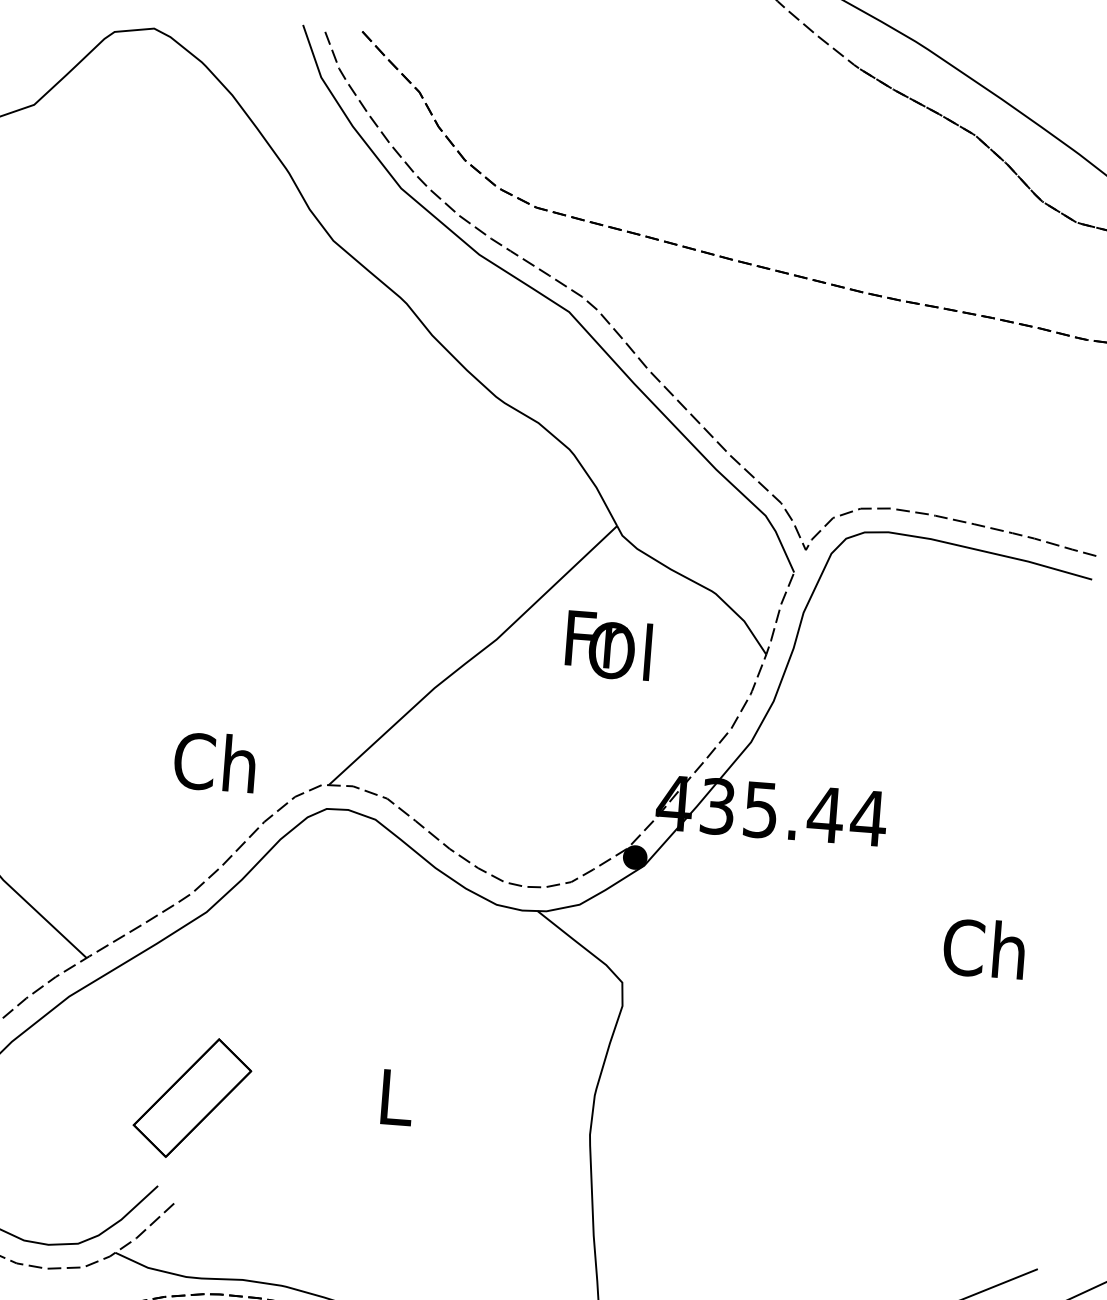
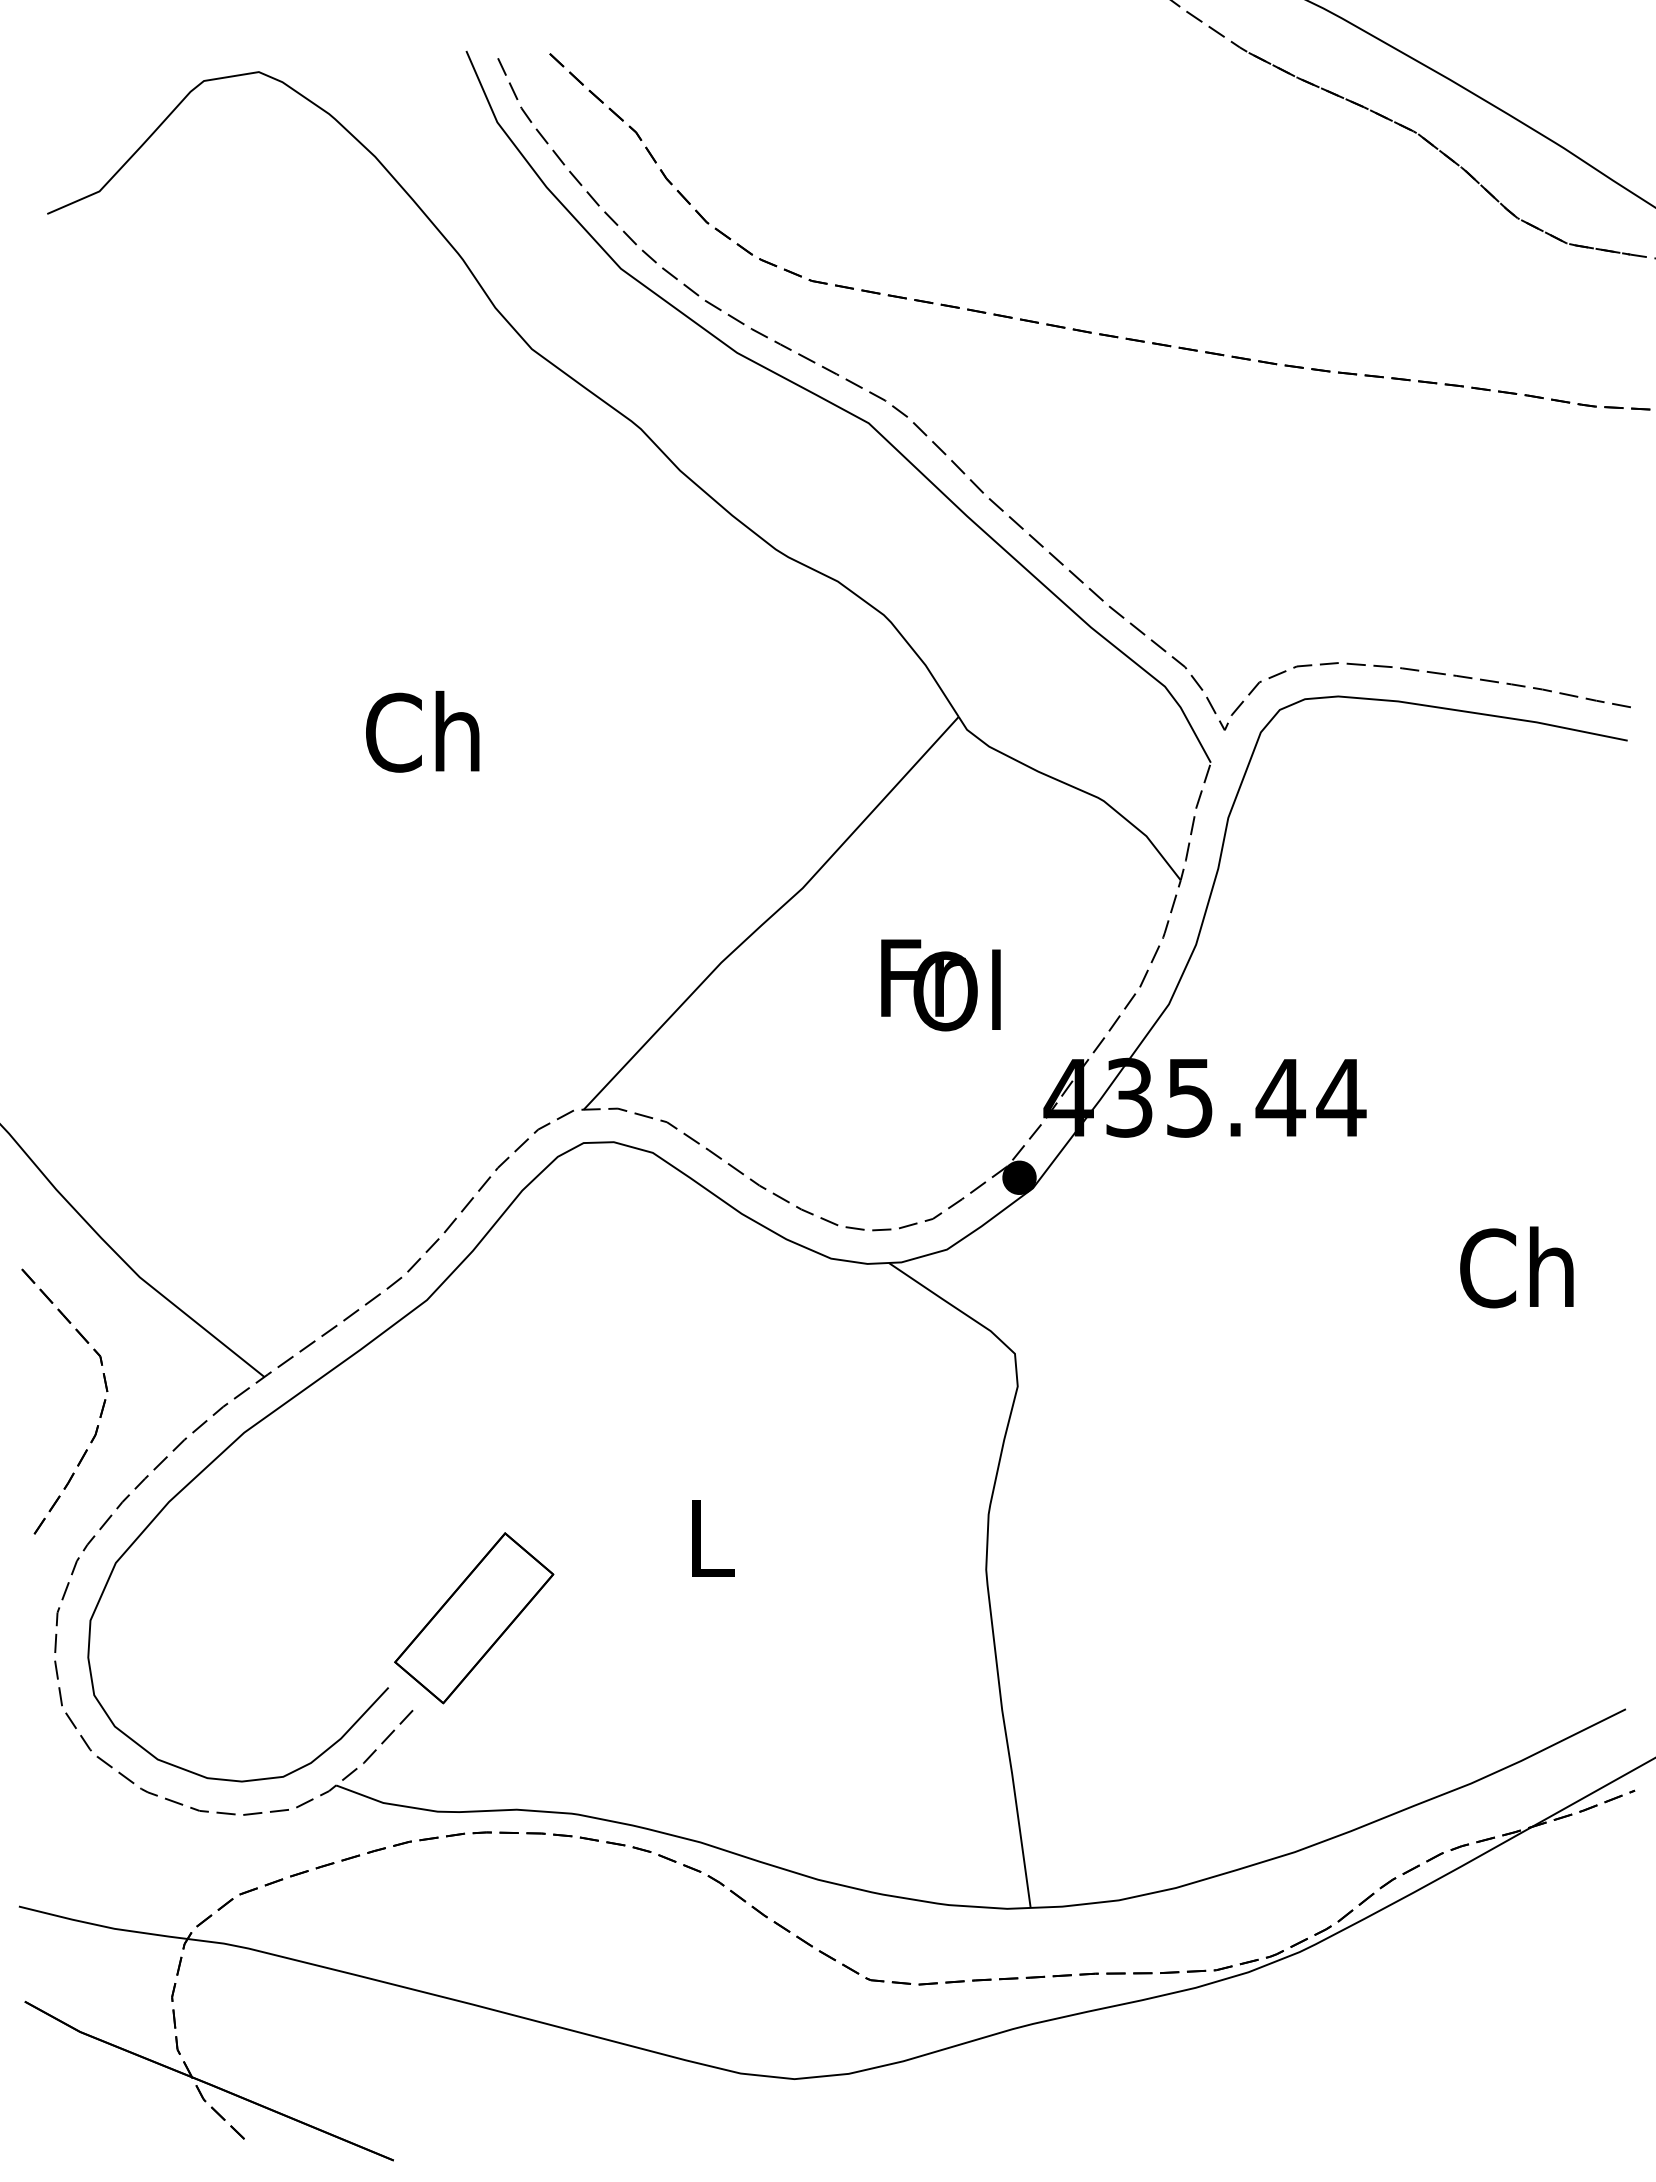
text: (608, 646) -> (940, 985), moved
text: (214, 761) -> (422, 731), moved
part: (192, 1098) -> (474, 1618), moved

